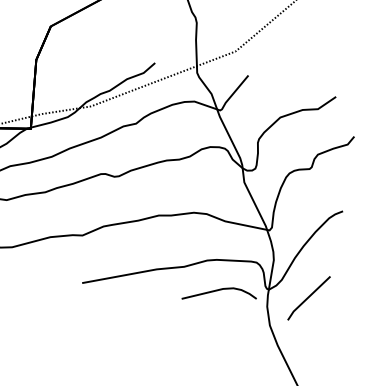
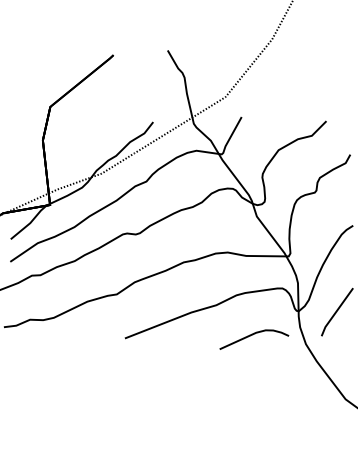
curve: (218, 291) -> (252, 335), moved

